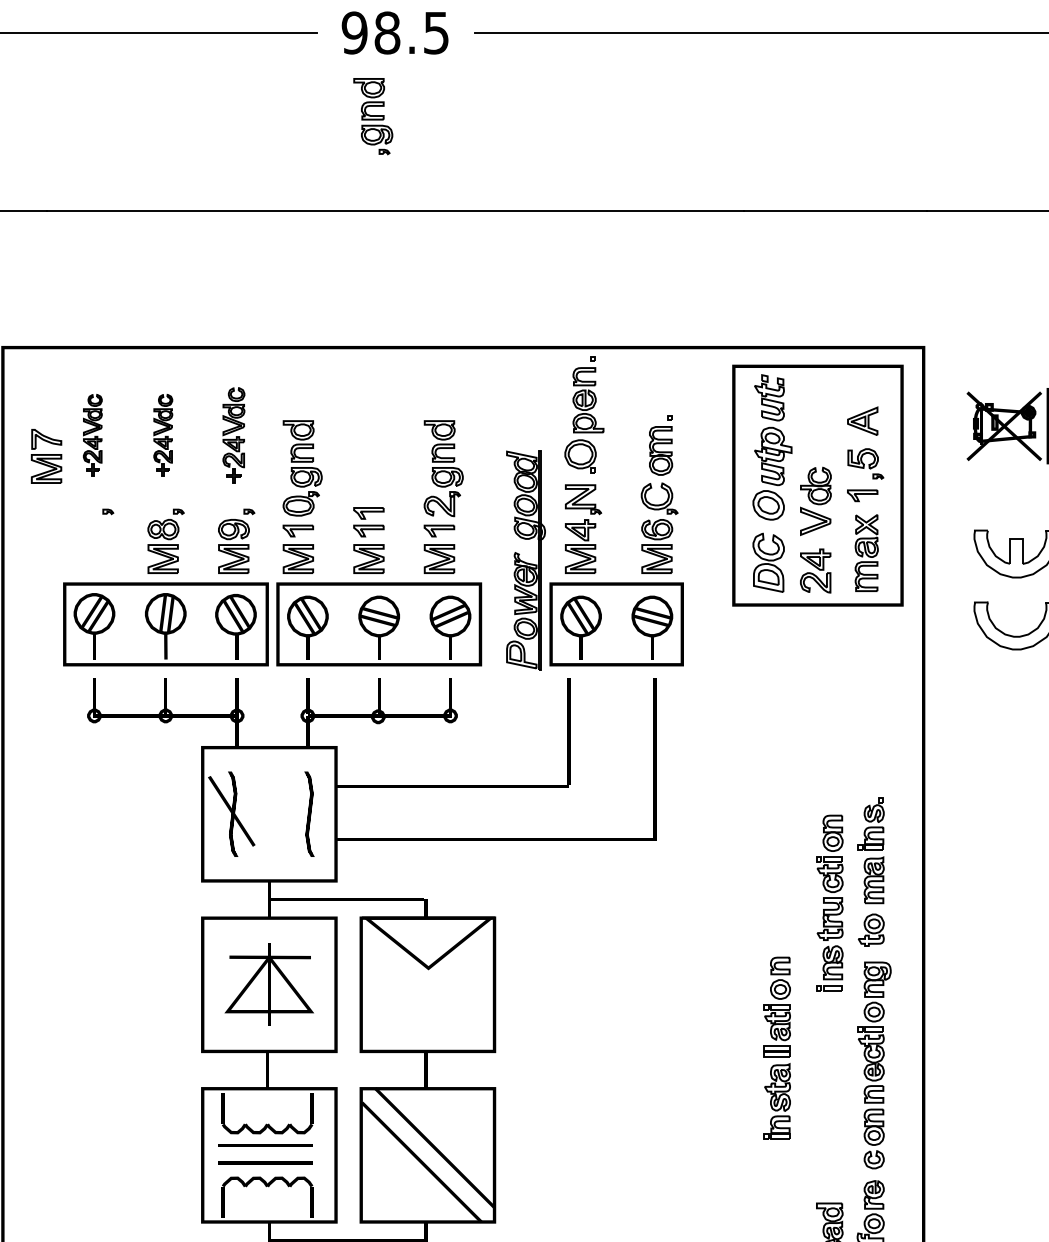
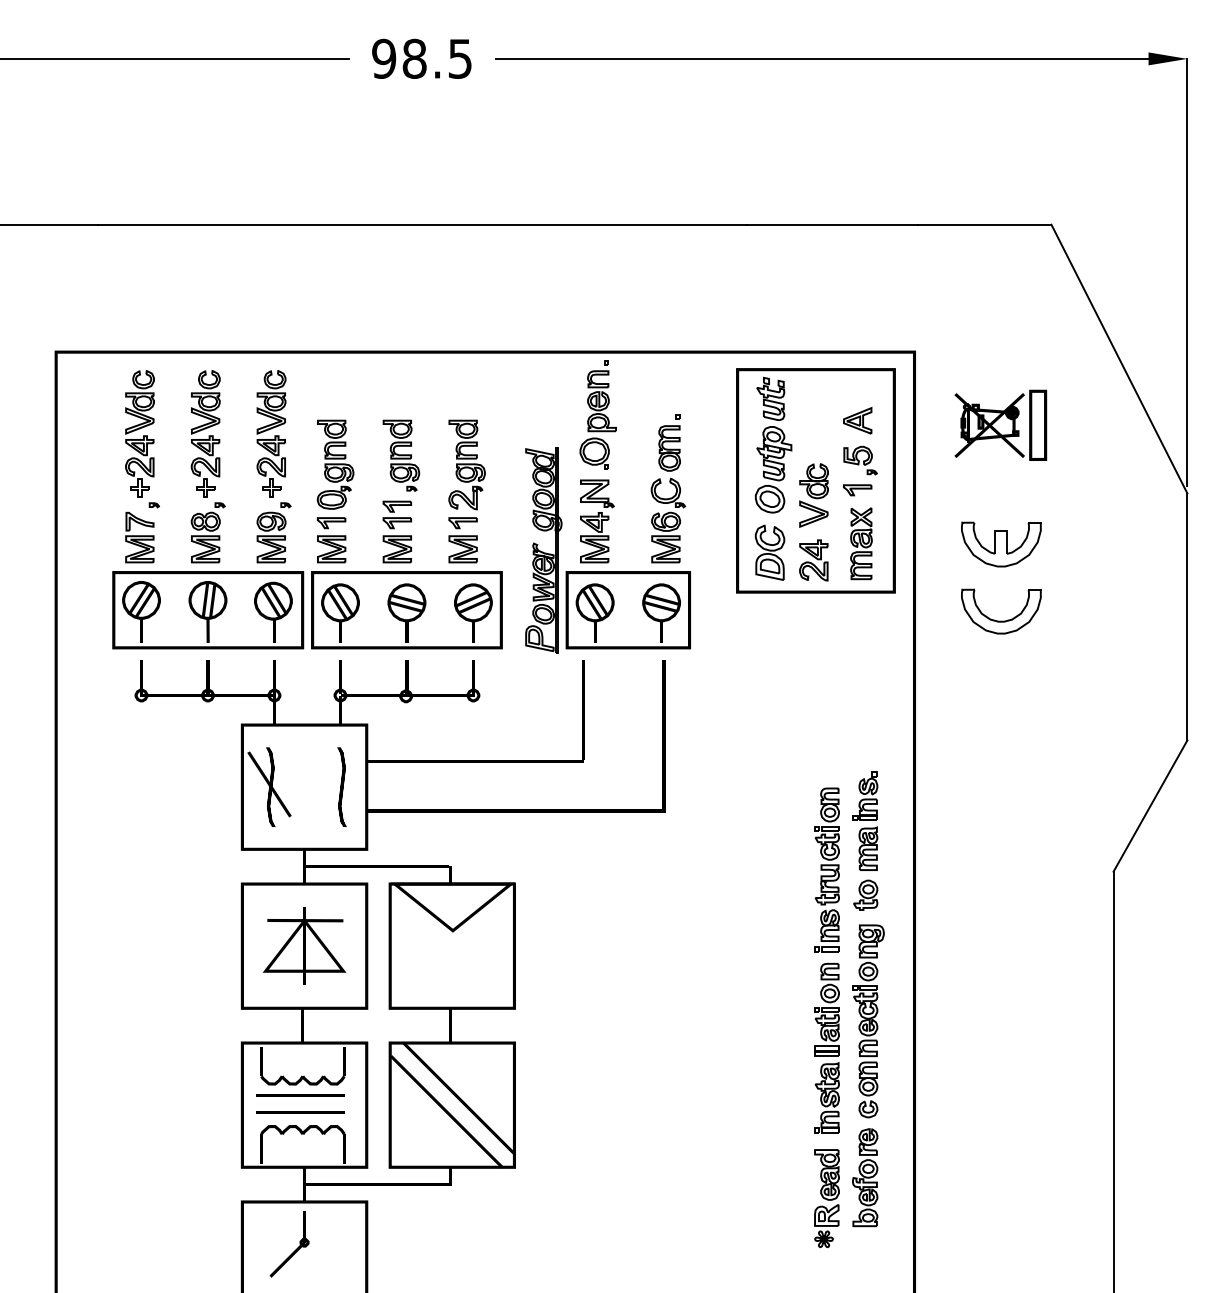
part: (373, 116) -> (401, 455), moved
part: (92, 434) -> (139, 433), size x1.67
part: (163, 434) -> (205, 433), size x1.67
part: (233, 434) -> (271, 433), size x1.43
part: (46, 456) -> (139, 537), moved
part: (776, 1048) -> (826, 1048), moved

